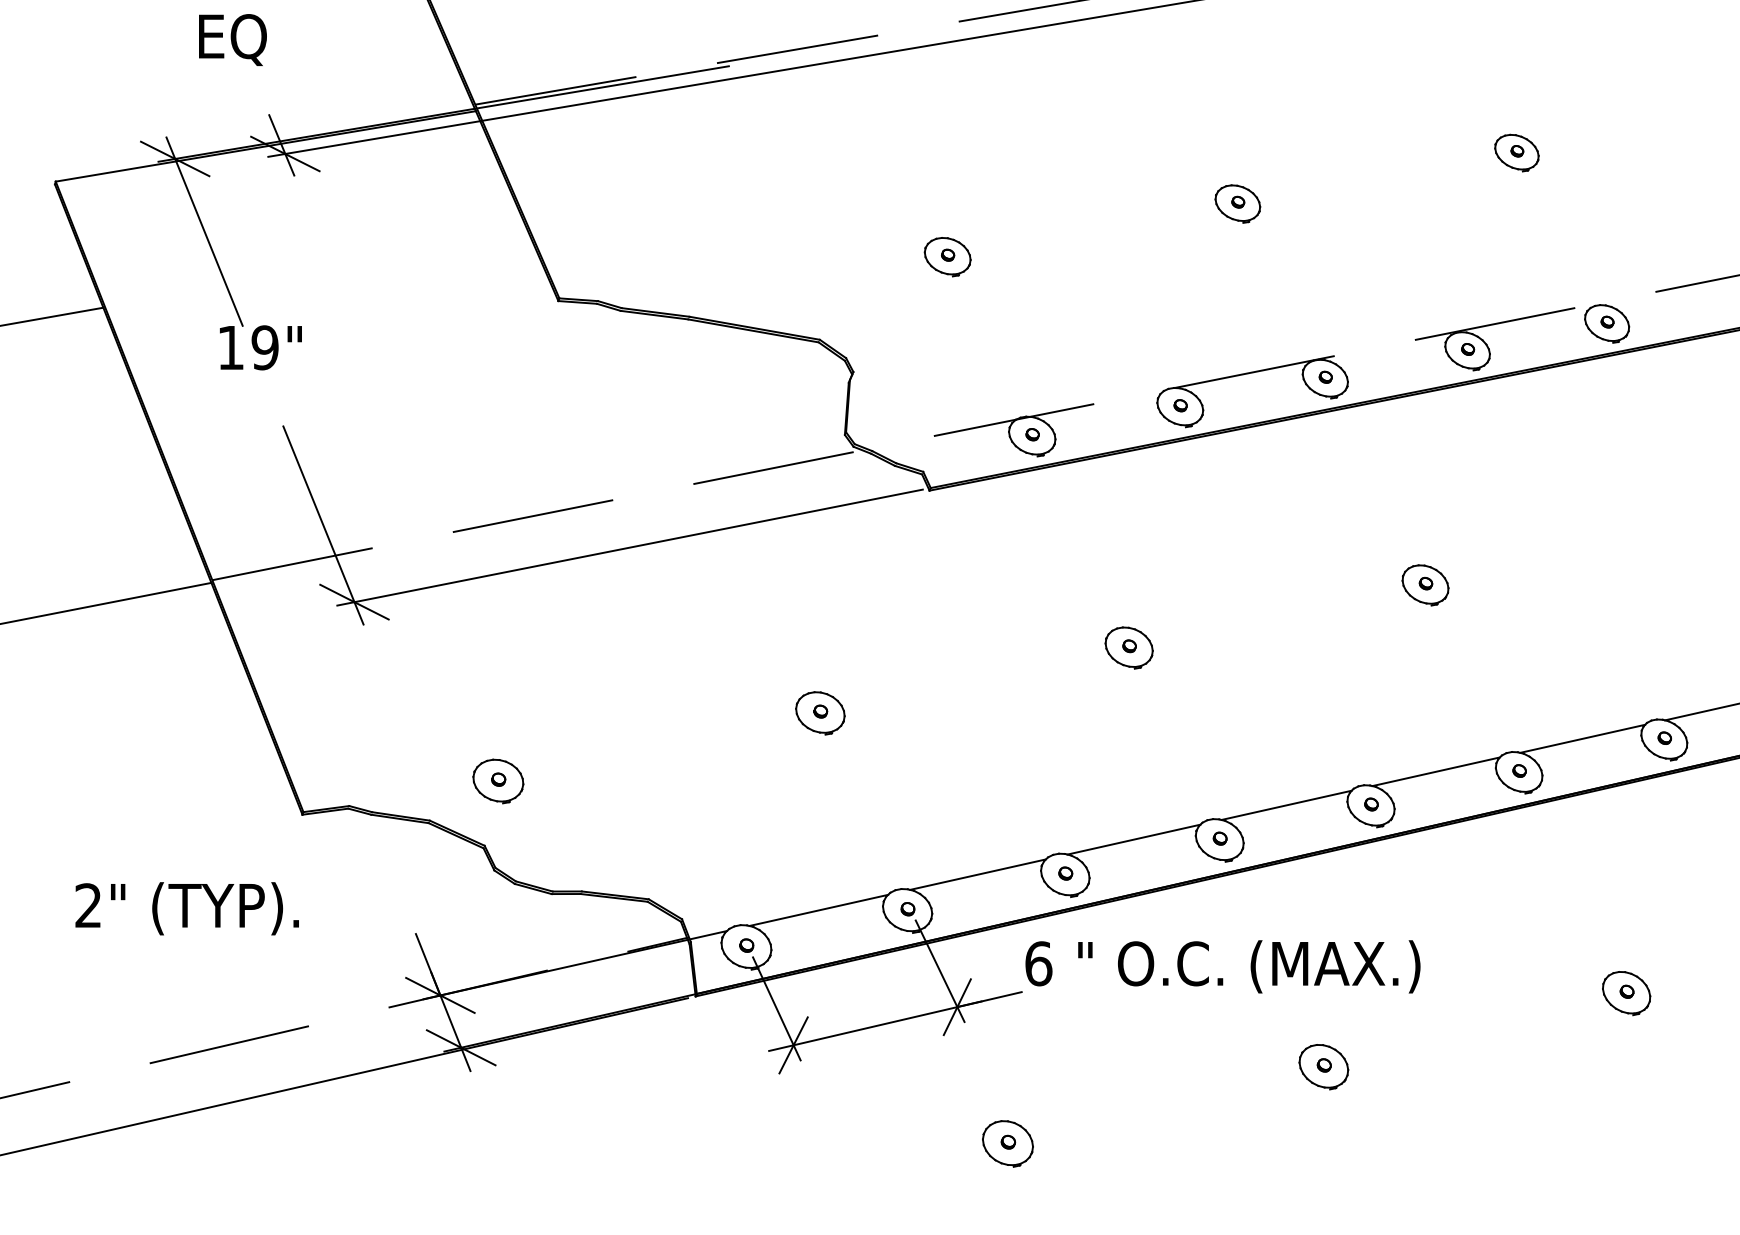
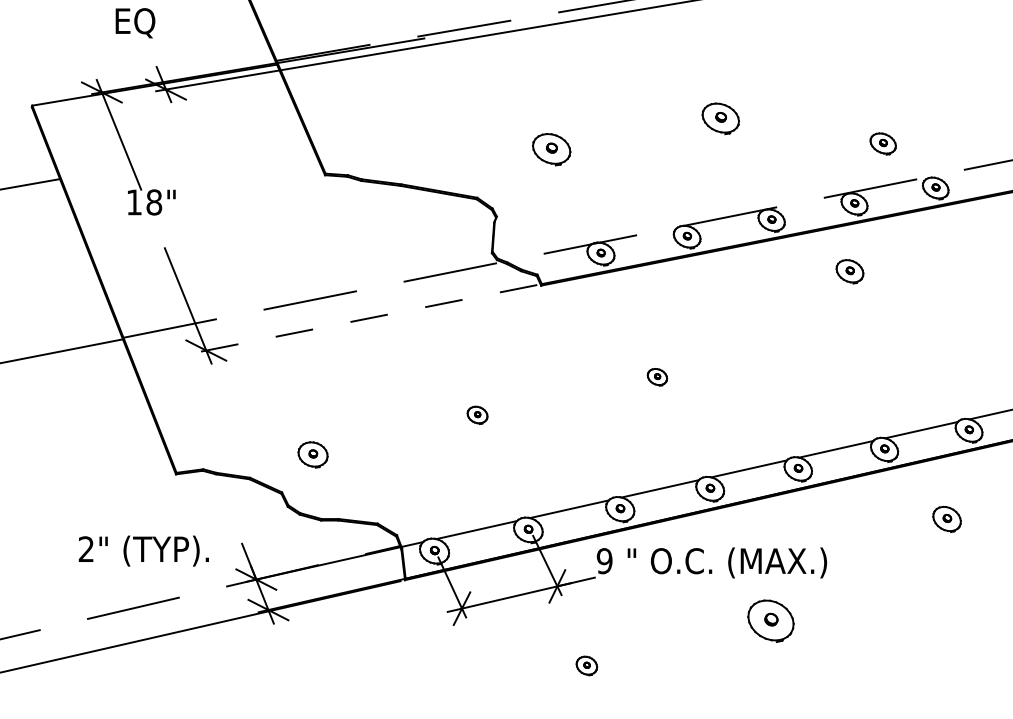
part: (1515, 152) -> (882, 143), moved
part: (1237, 203) -> (720, 118), size x1.4
part: (947, 256) -> (551, 149), size x1.4
text: (265, 347) -> (154, 202), 19" -> 18"
line: (629, 547) -> (366, 318), solid -> dashed
part: (1424, 584) -> (849, 271), moved
part: (1129, 648) -> (657, 377), size x0.7
part: (820, 713) -> (477, 415), size x0.7
part: (497, 780) -> (312, 454), moved
text: (186, 907) -> (143, 550), moved
text: (1038, 964) -> (604, 561), 6 -> 9
part: (1625, 993) -> (946, 519), moved
part: (1323, 1067) -> (770, 621), size x1.6
part: (1007, 1142) -> (586, 665), size x0.7

